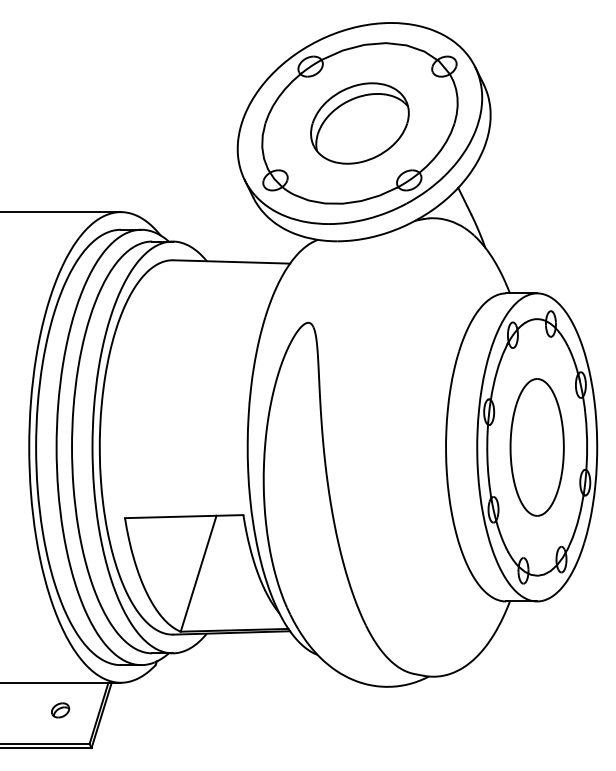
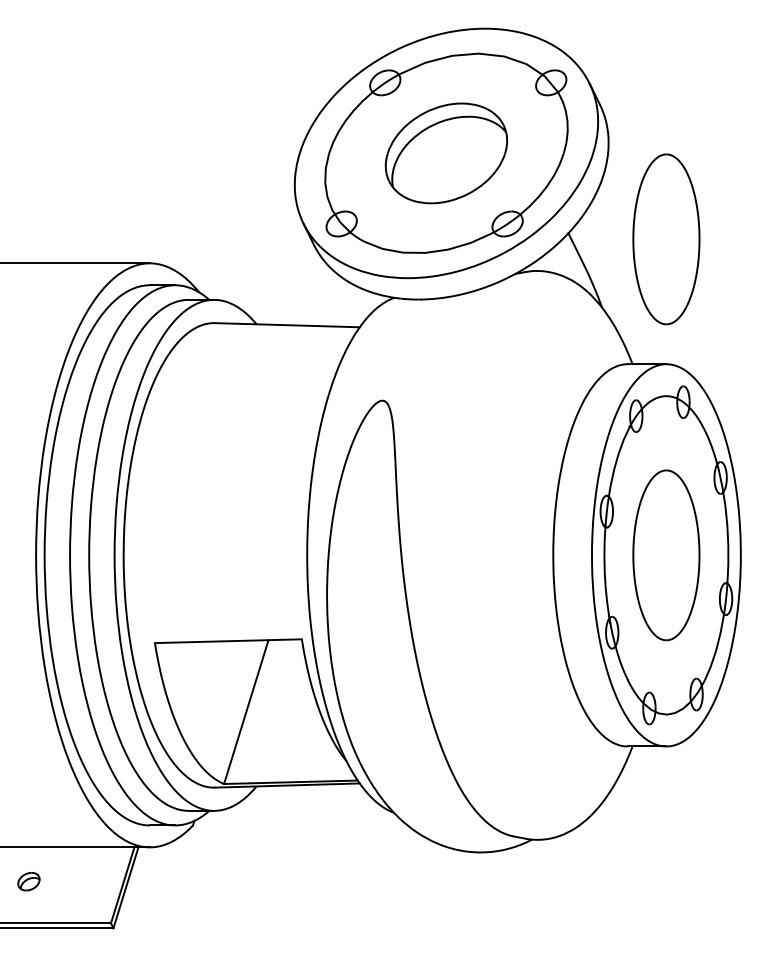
part: (537, 192) -> (666, 239), added
part: (60, 710) -> (28, 881), moved

